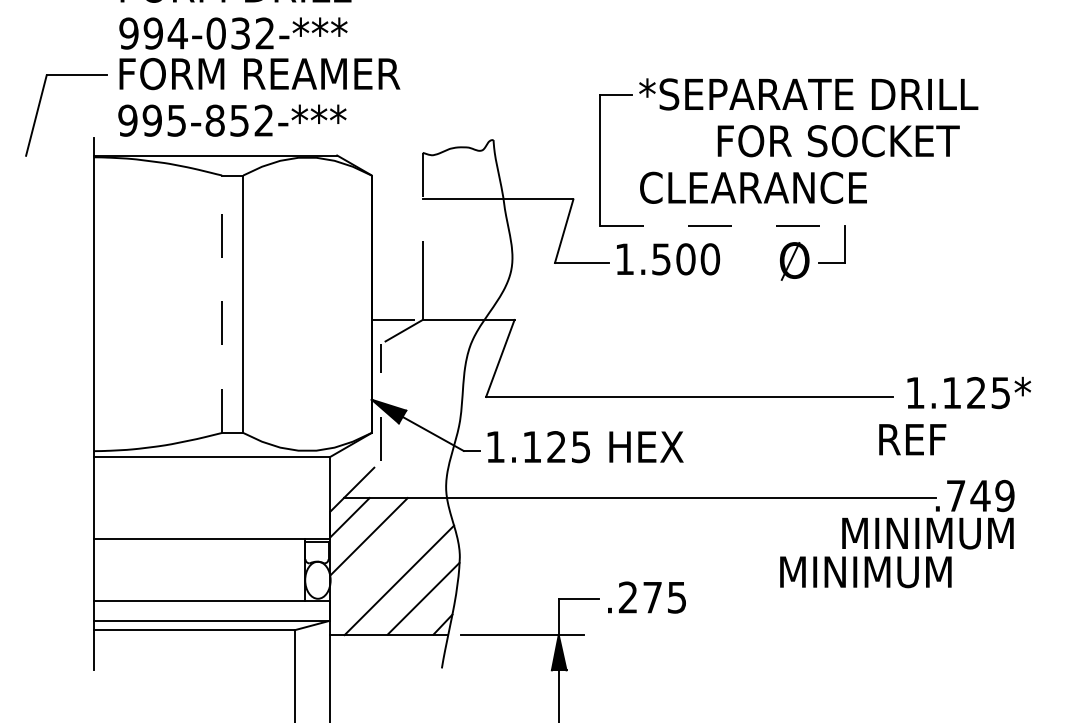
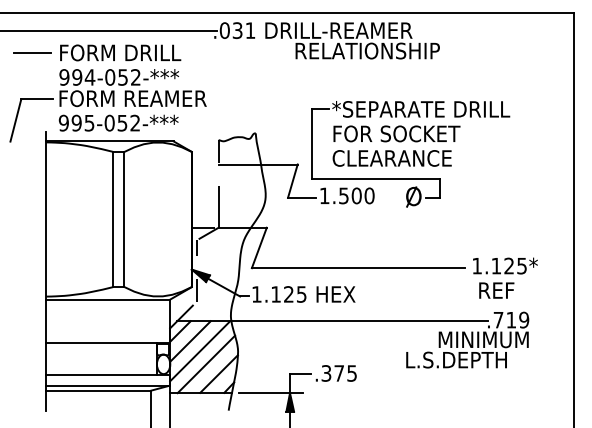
text: (239, 31) -> (122, 76), 994-032-*** -> 994-052-***
text: (214, 121) -> (109, 123), 995-852-*** -> 995-052-***
text: (837, 140) -> (396, 133), moved
line: (723, 226) -> (376, 178), dashed -> solid
line: (222, 304) -> (113, 219), dashed -> solid
text: (912, 439) -> (496, 290), moved
text: (980, 496) -> (511, 320), .749 -> .719
line: (388, 555) -> (200, 351), added
text: (877, 570) -> (457, 359), MINIMUM -> L.S.DEPTH
text: (628, 597) -> (326, 373), .275 -> .375

